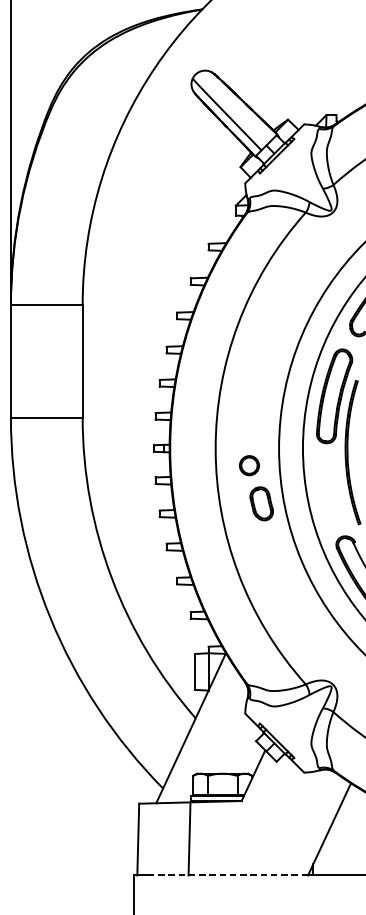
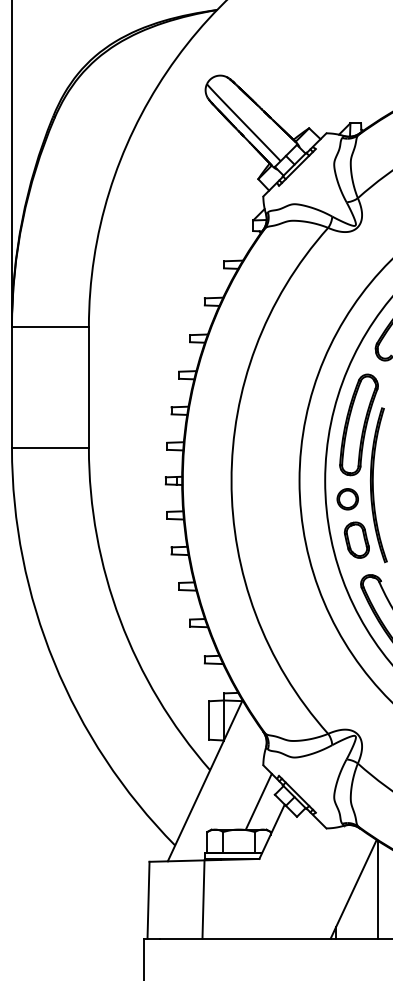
part: (249, 465) -> (347, 499), moved
part: (261, 503) -> (356, 539), moved
line: (240, 747) -> (258, 801), added
line: (352, 829) -> (378, 889), added
line: (227, 875) -> (244, 938), dashed -> solid

